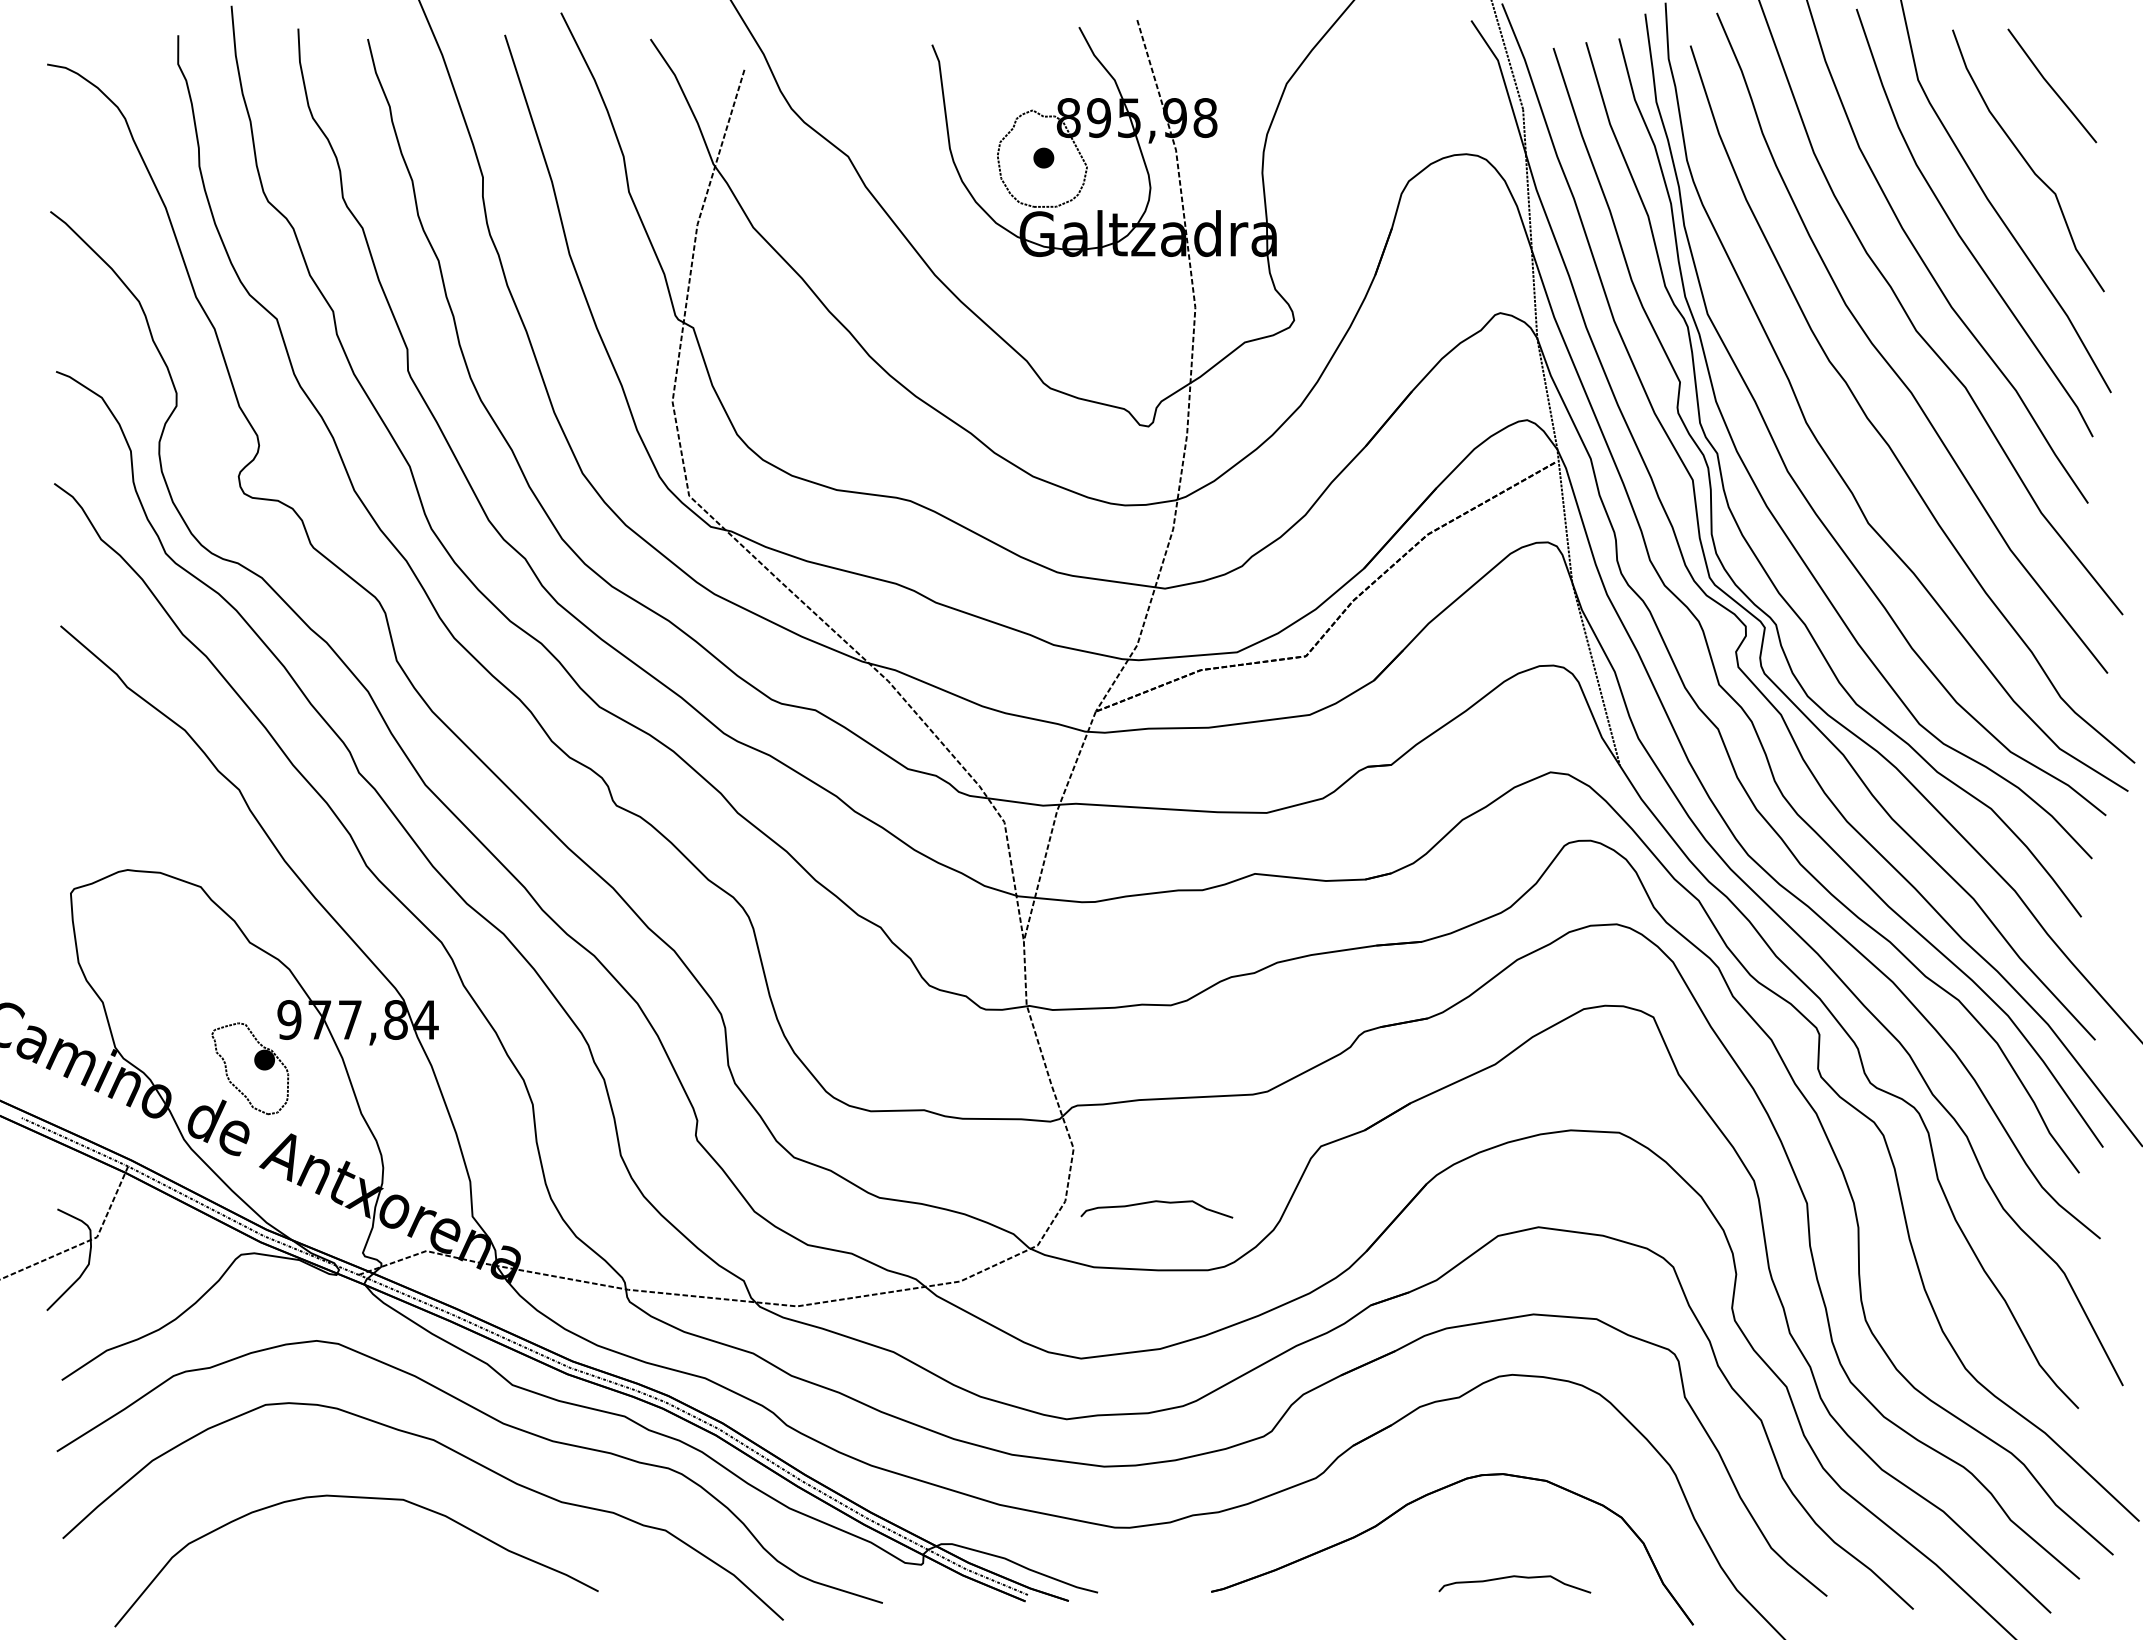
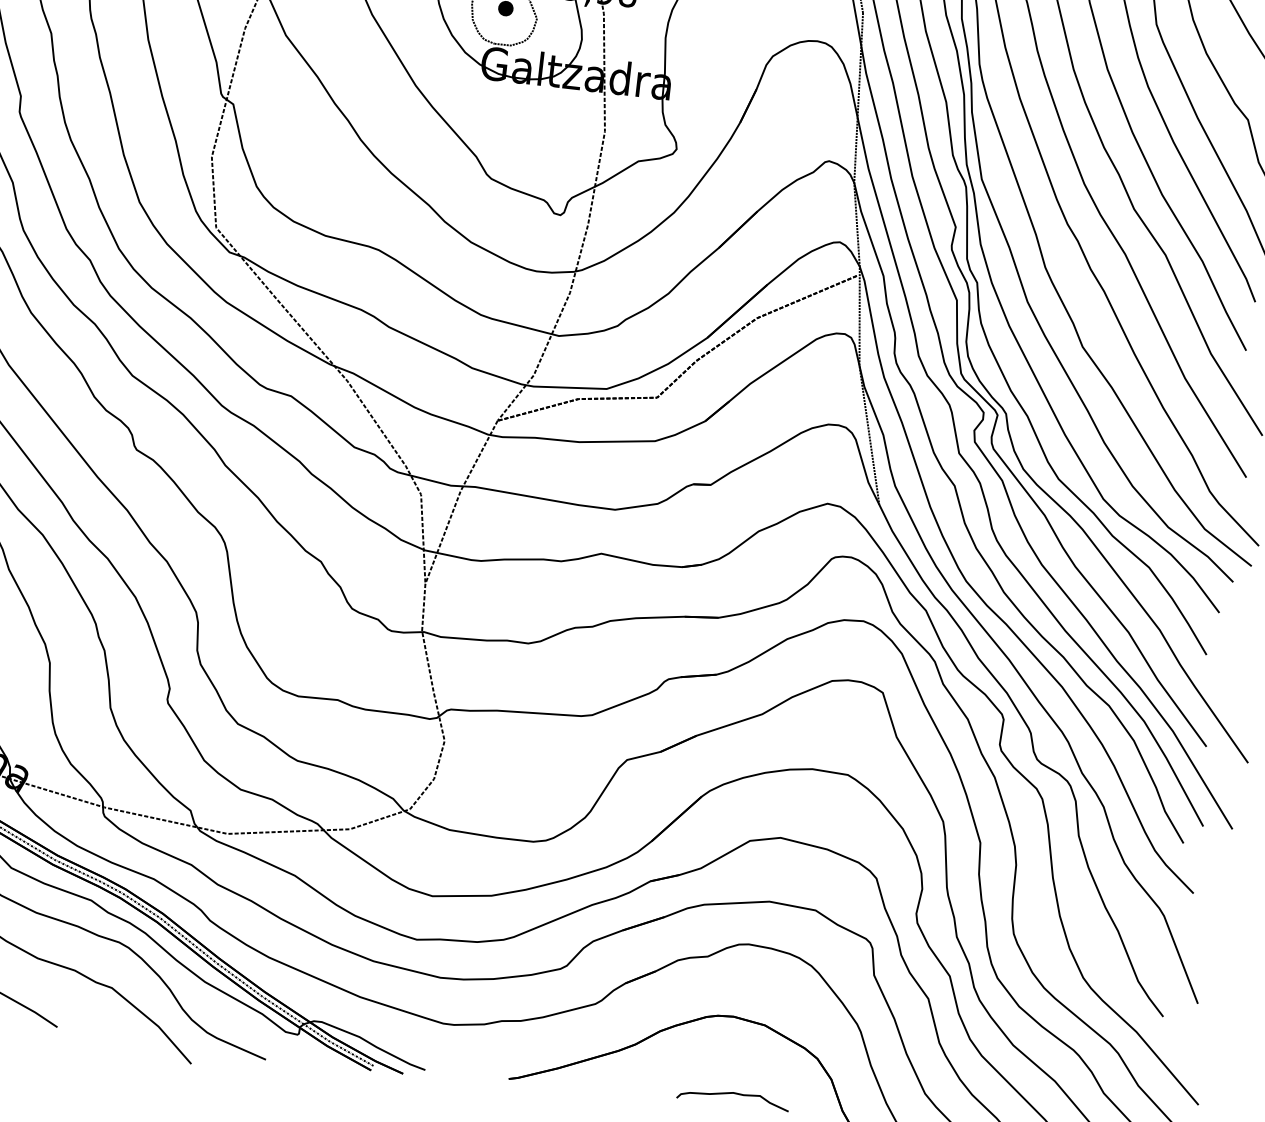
part: (1156, 1202) -> (501, 787), removed

